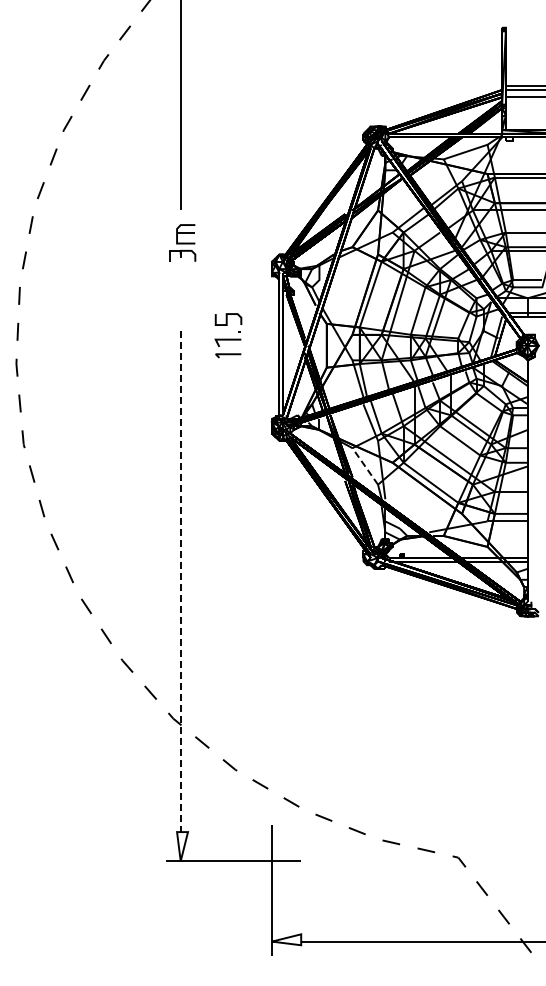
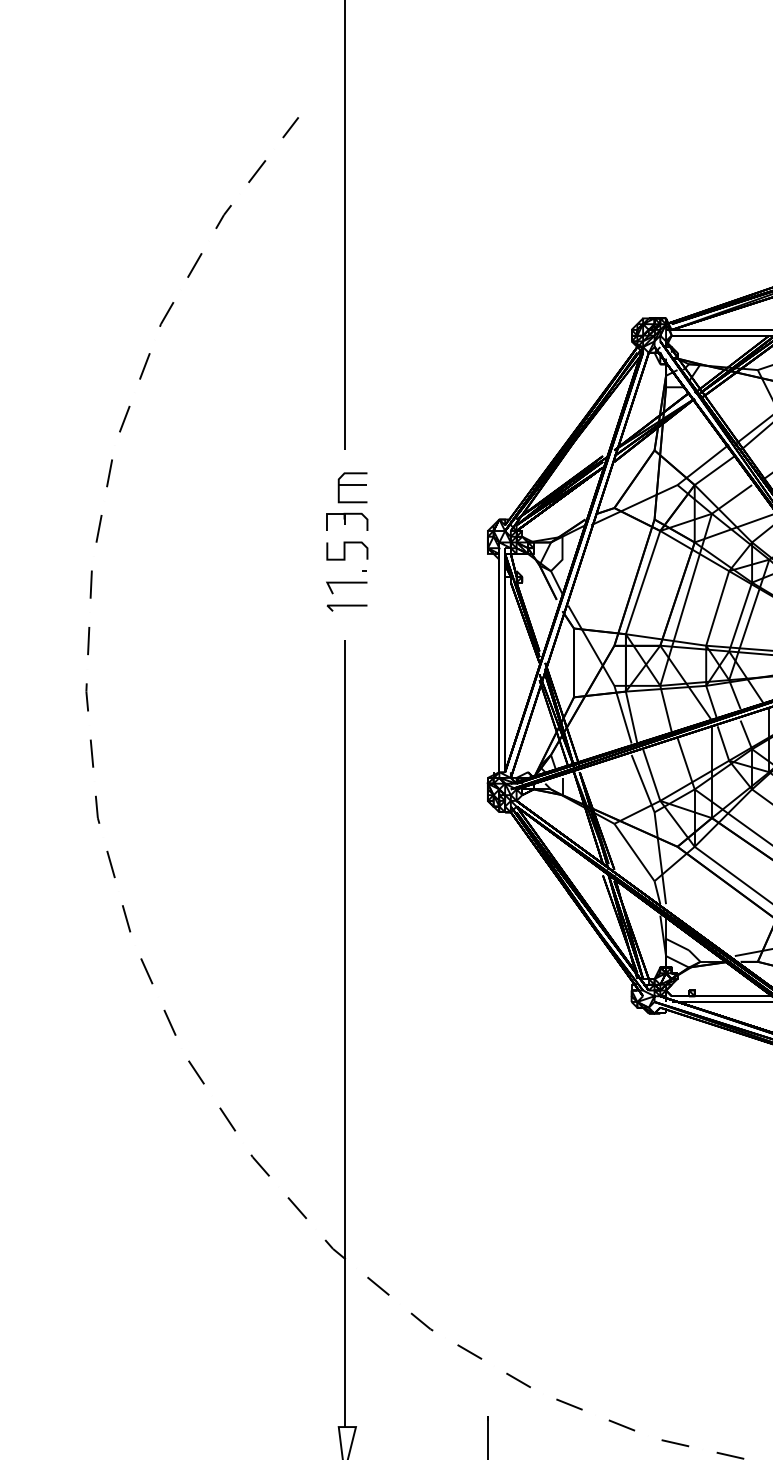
part: (228, 335) -> (347, 576), moved
line: (364, 466) -> (633, 852), dashed -> solid
line: (180, 582) -> (344, 1034), dashed -> solid

